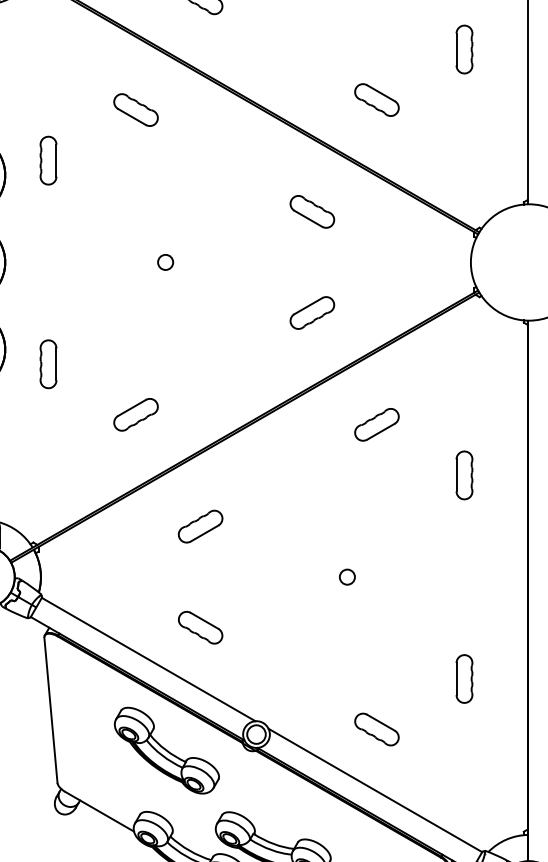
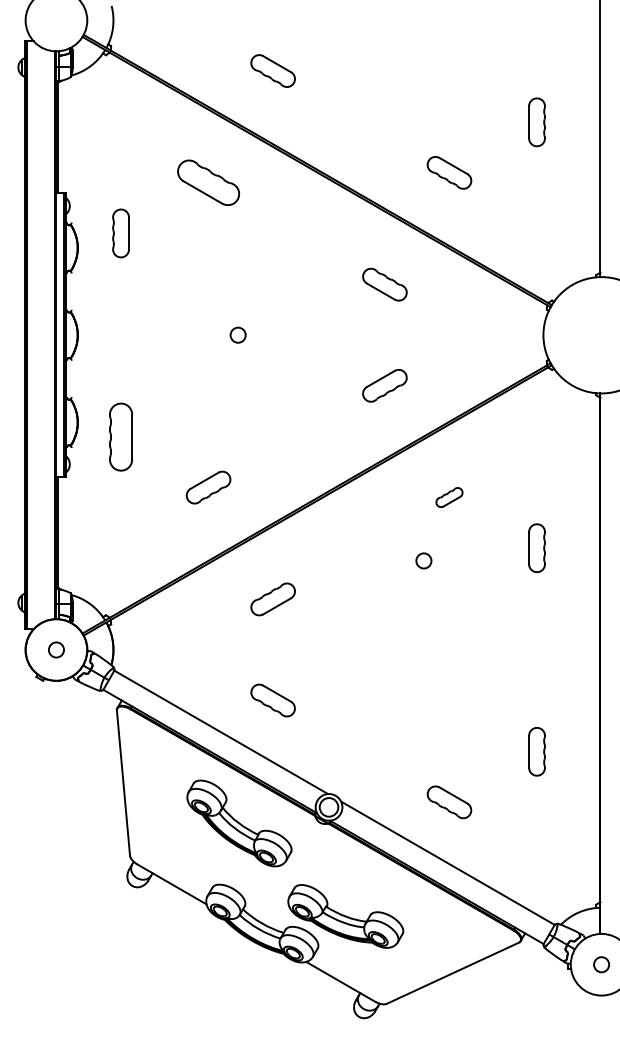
part: (135, 109) -> (208, 182), size x1.4
part: (47, 363) -> (120, 436), size x1.4
part: (376, 424) -> (449, 497), size x0.6
circle: (346, 576) -> (423, 560), moved

